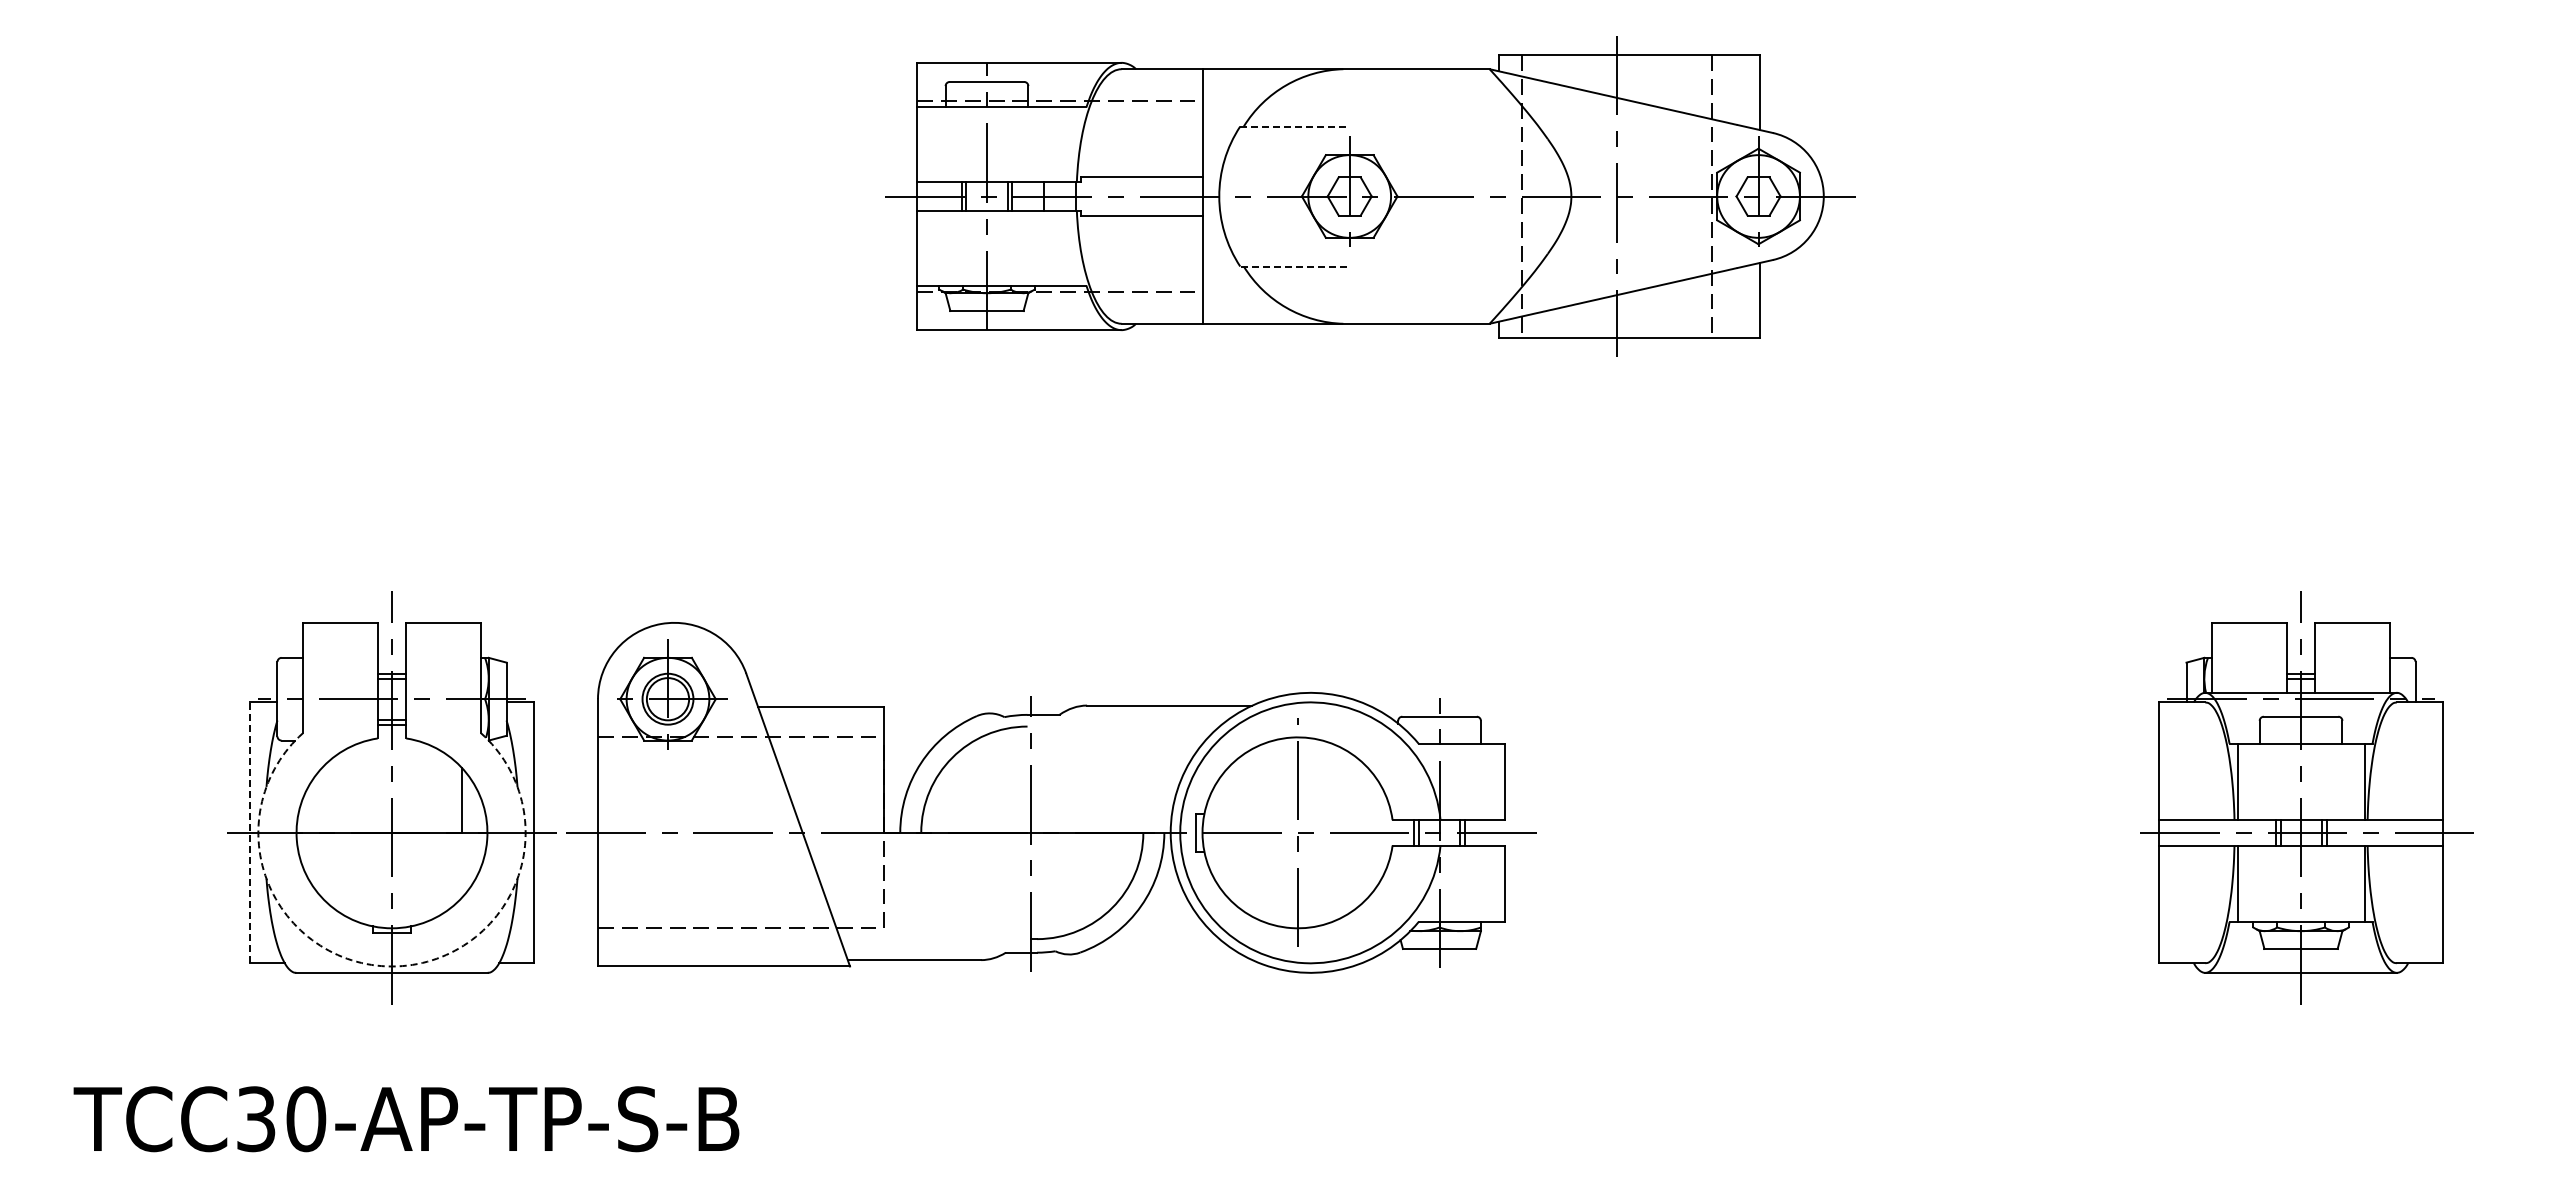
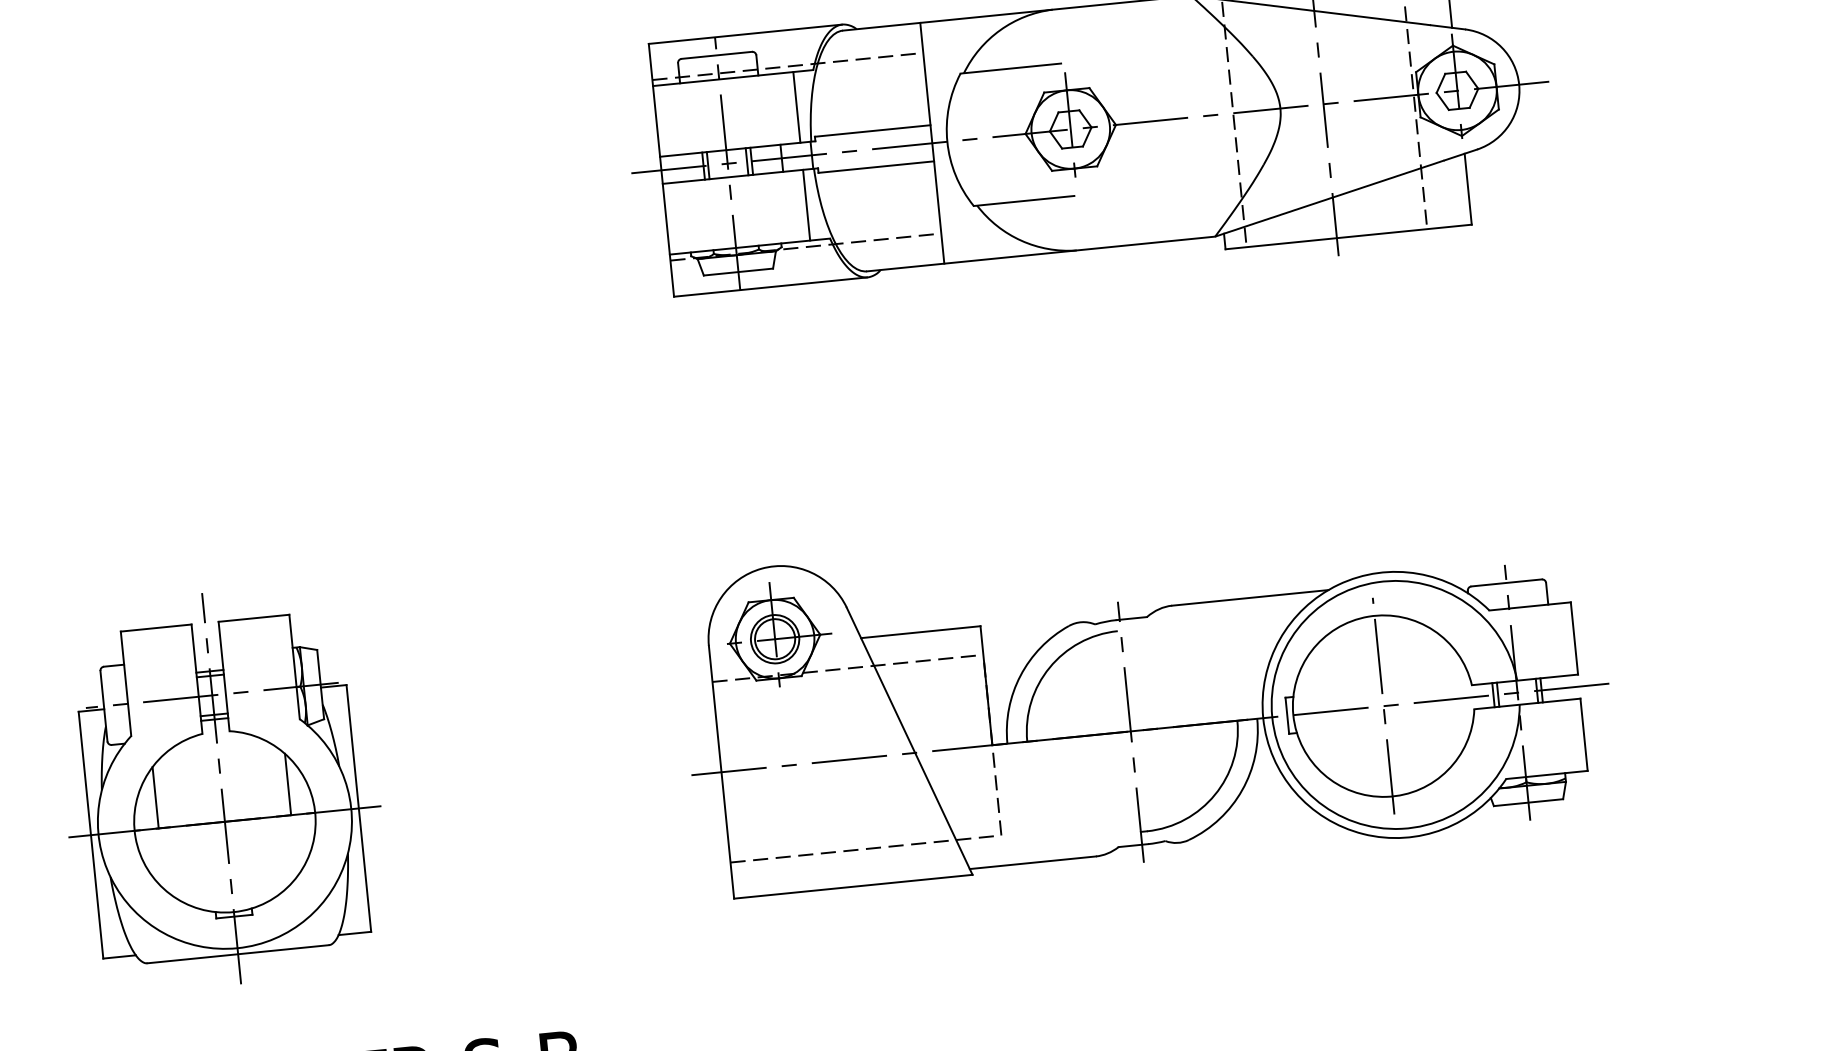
line: (1293, 126) -> (1010, 68), dashed -> solid
line: (1065, 144) -> (796, 107), added
line: (1065, 247) -> (806, 204), added
line: (1292, 266) -> (1023, 201), dashed -> solid
part: (1051, 797) -> (1147, 695), moved
line: (322, 799) -> (156, 796), added
line: (250, 832) -> (91, 834), dashed -> solid
arc: (392, 966) -> (238, 948), dashed -> solid

